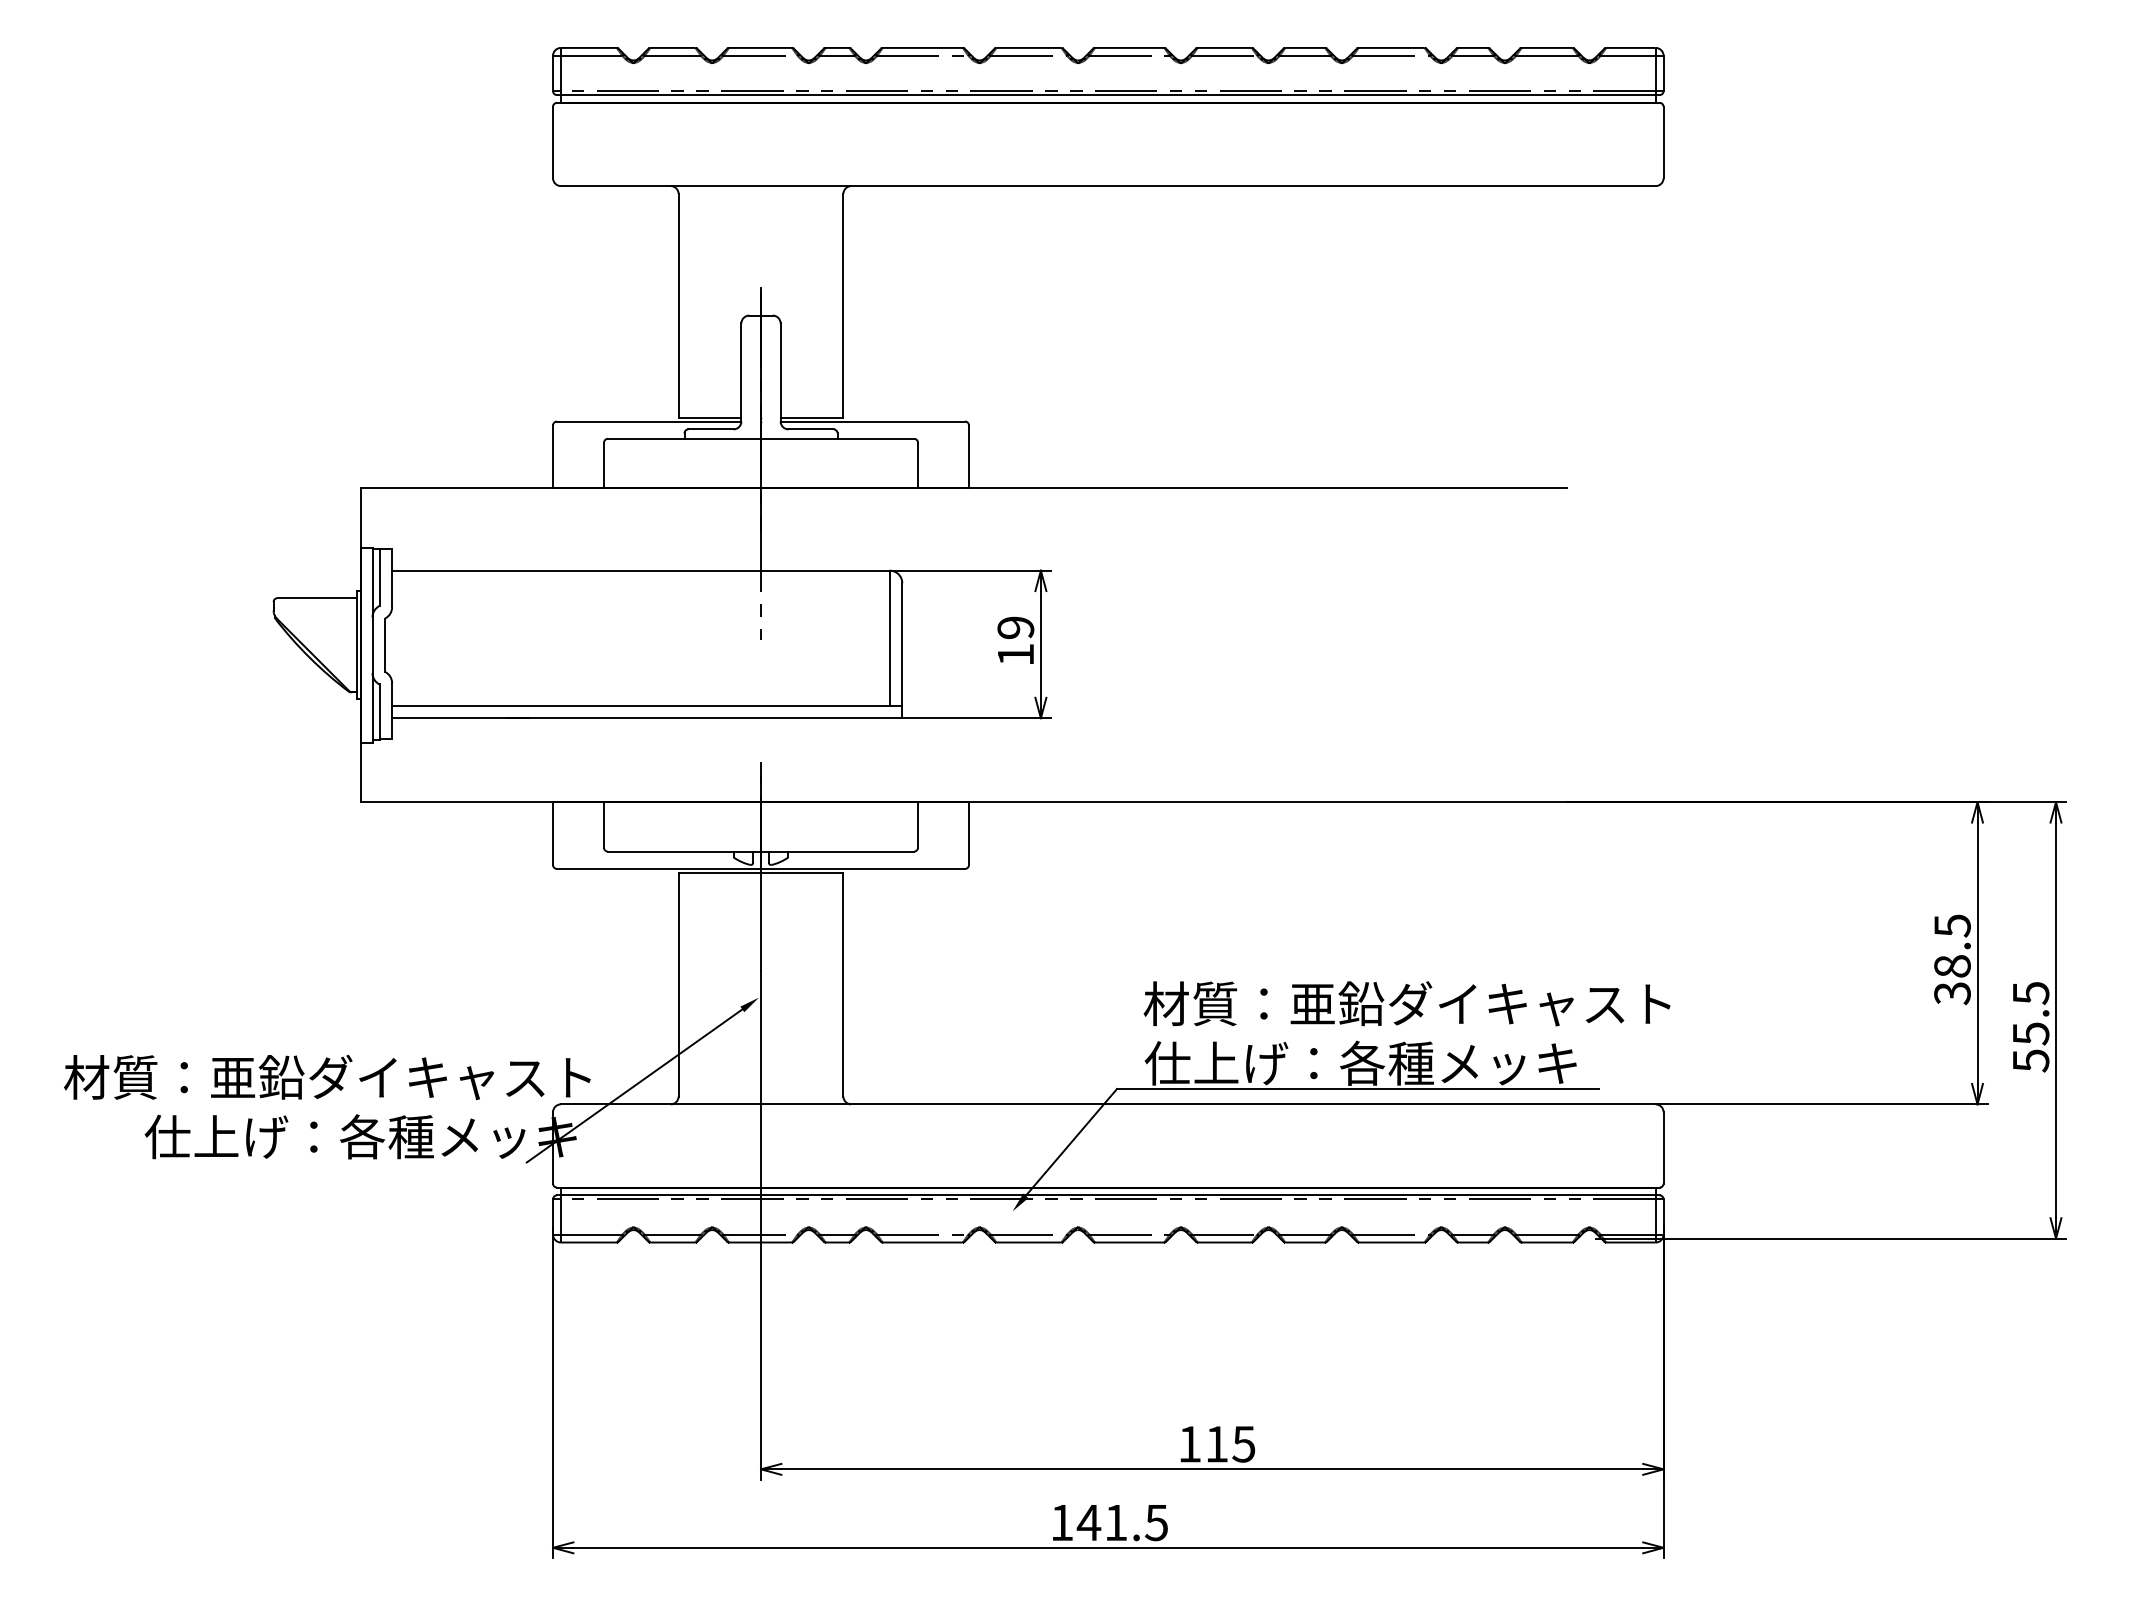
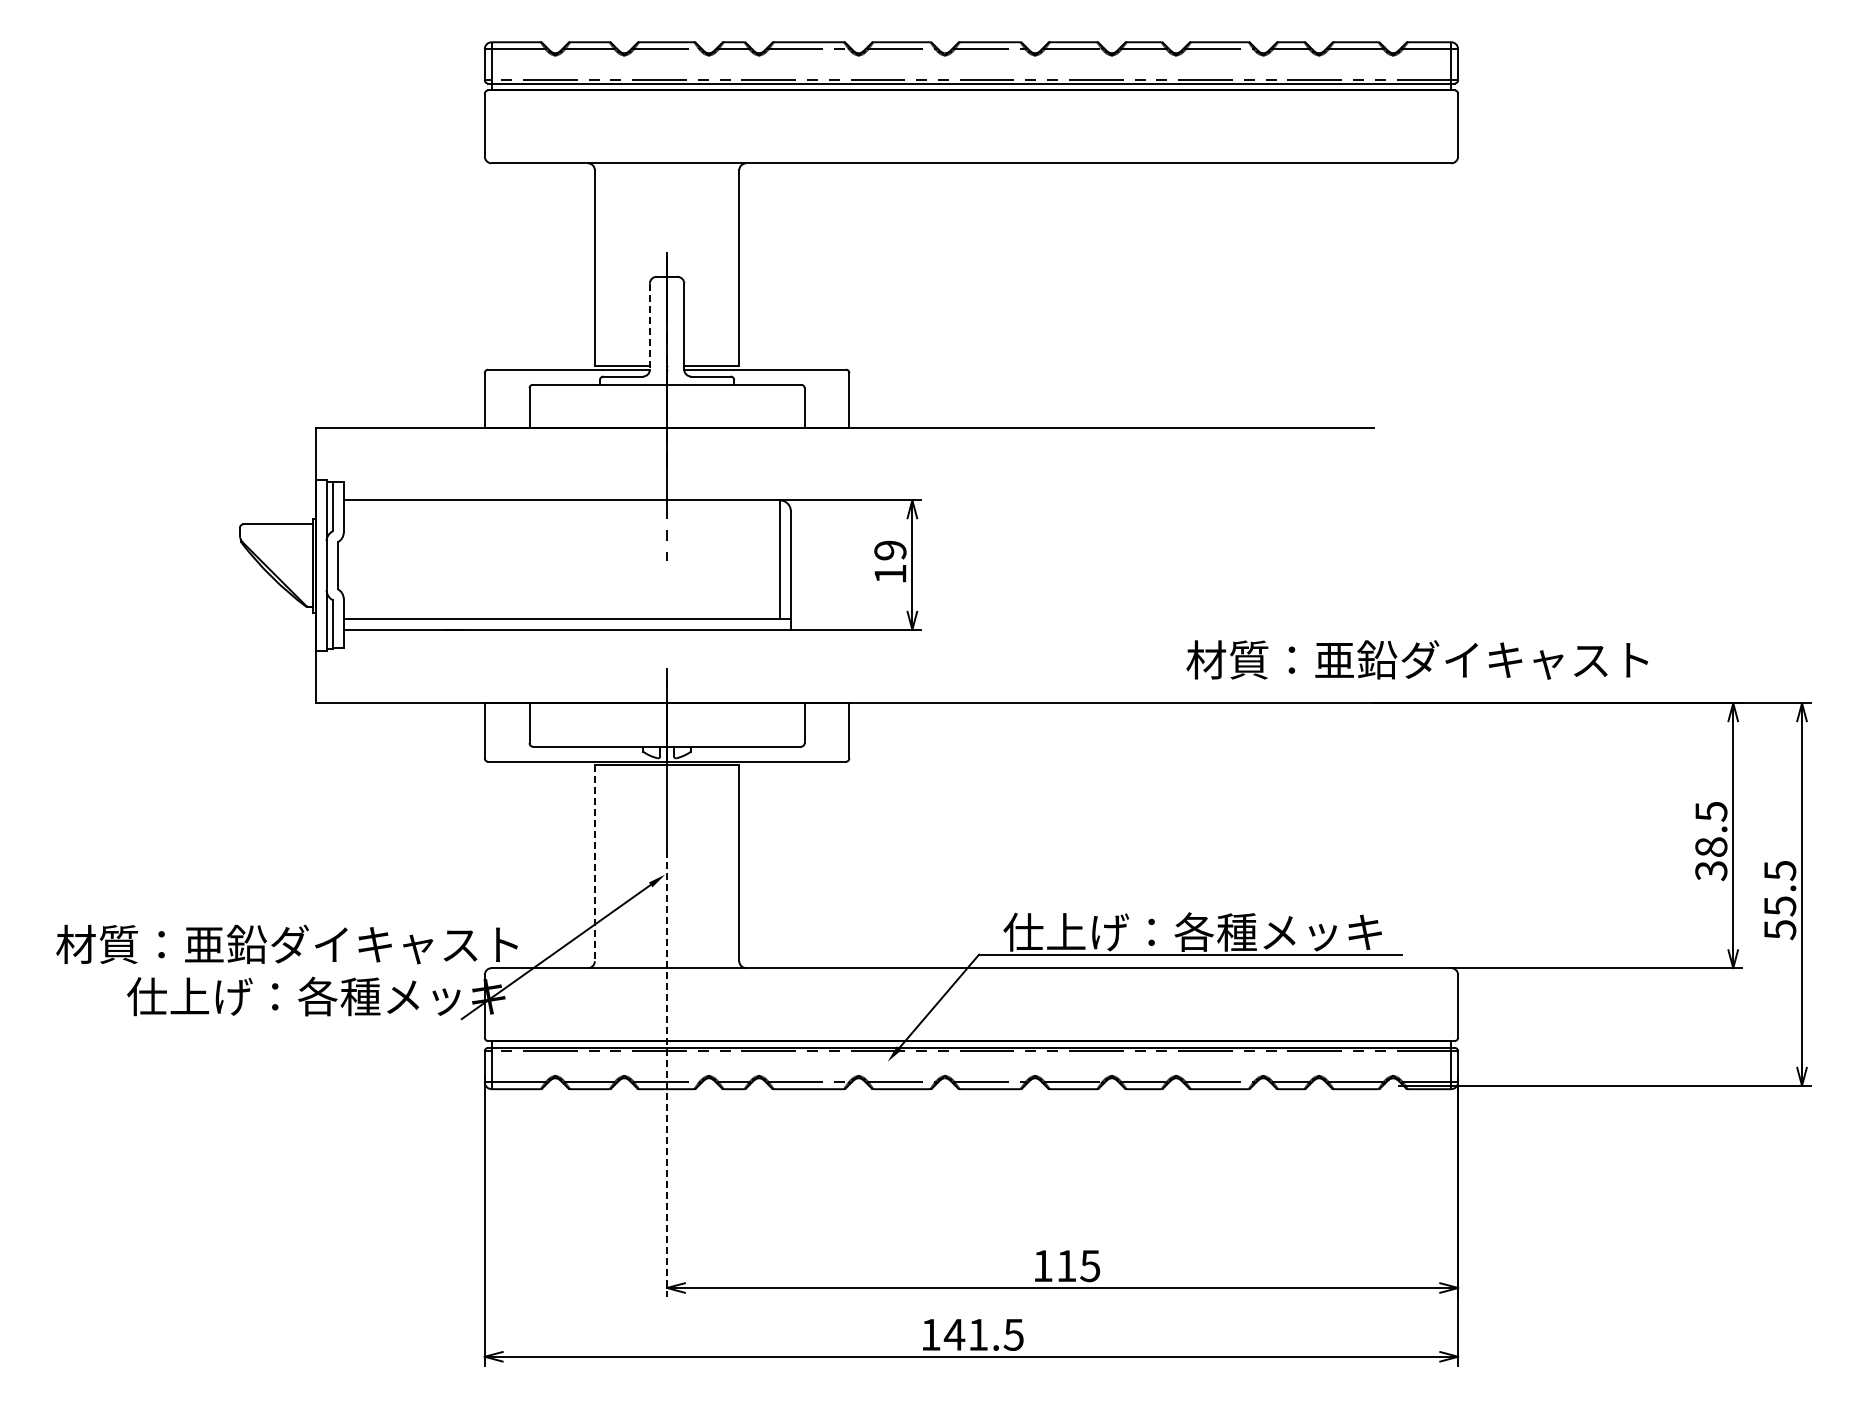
line: (740, 372) -> (649, 326), solid -> dashed
line: (678, 984) -> (594, 863), solid -> dashed
text: (1407, 1003) -> (1417, 659), moved
line: (761, 1225) -> (667, 1074), solid -> dashed

